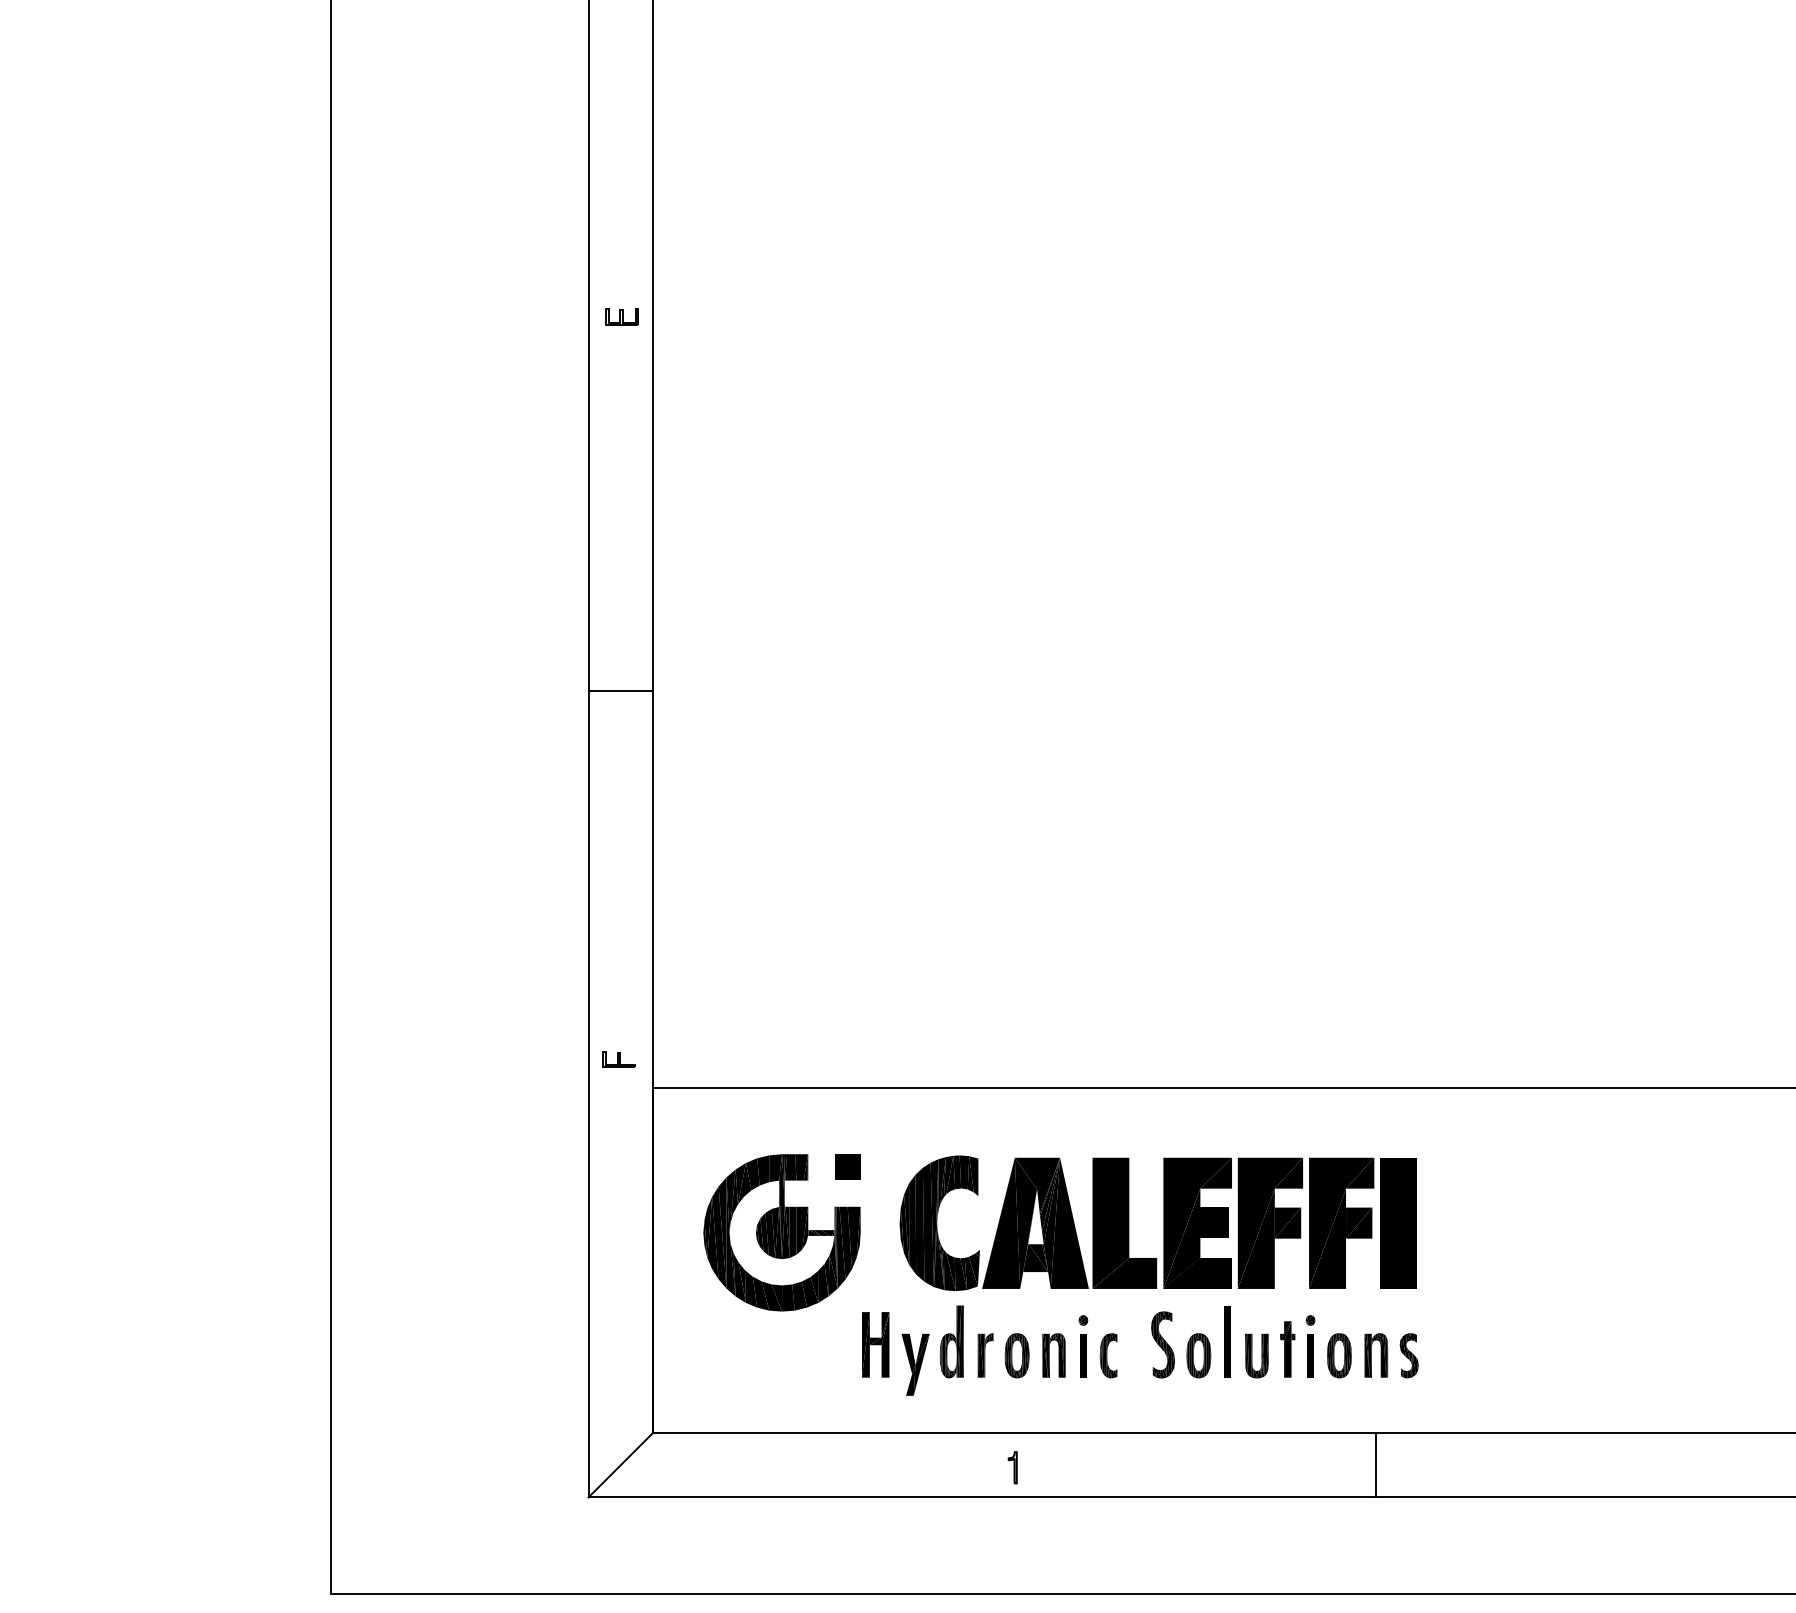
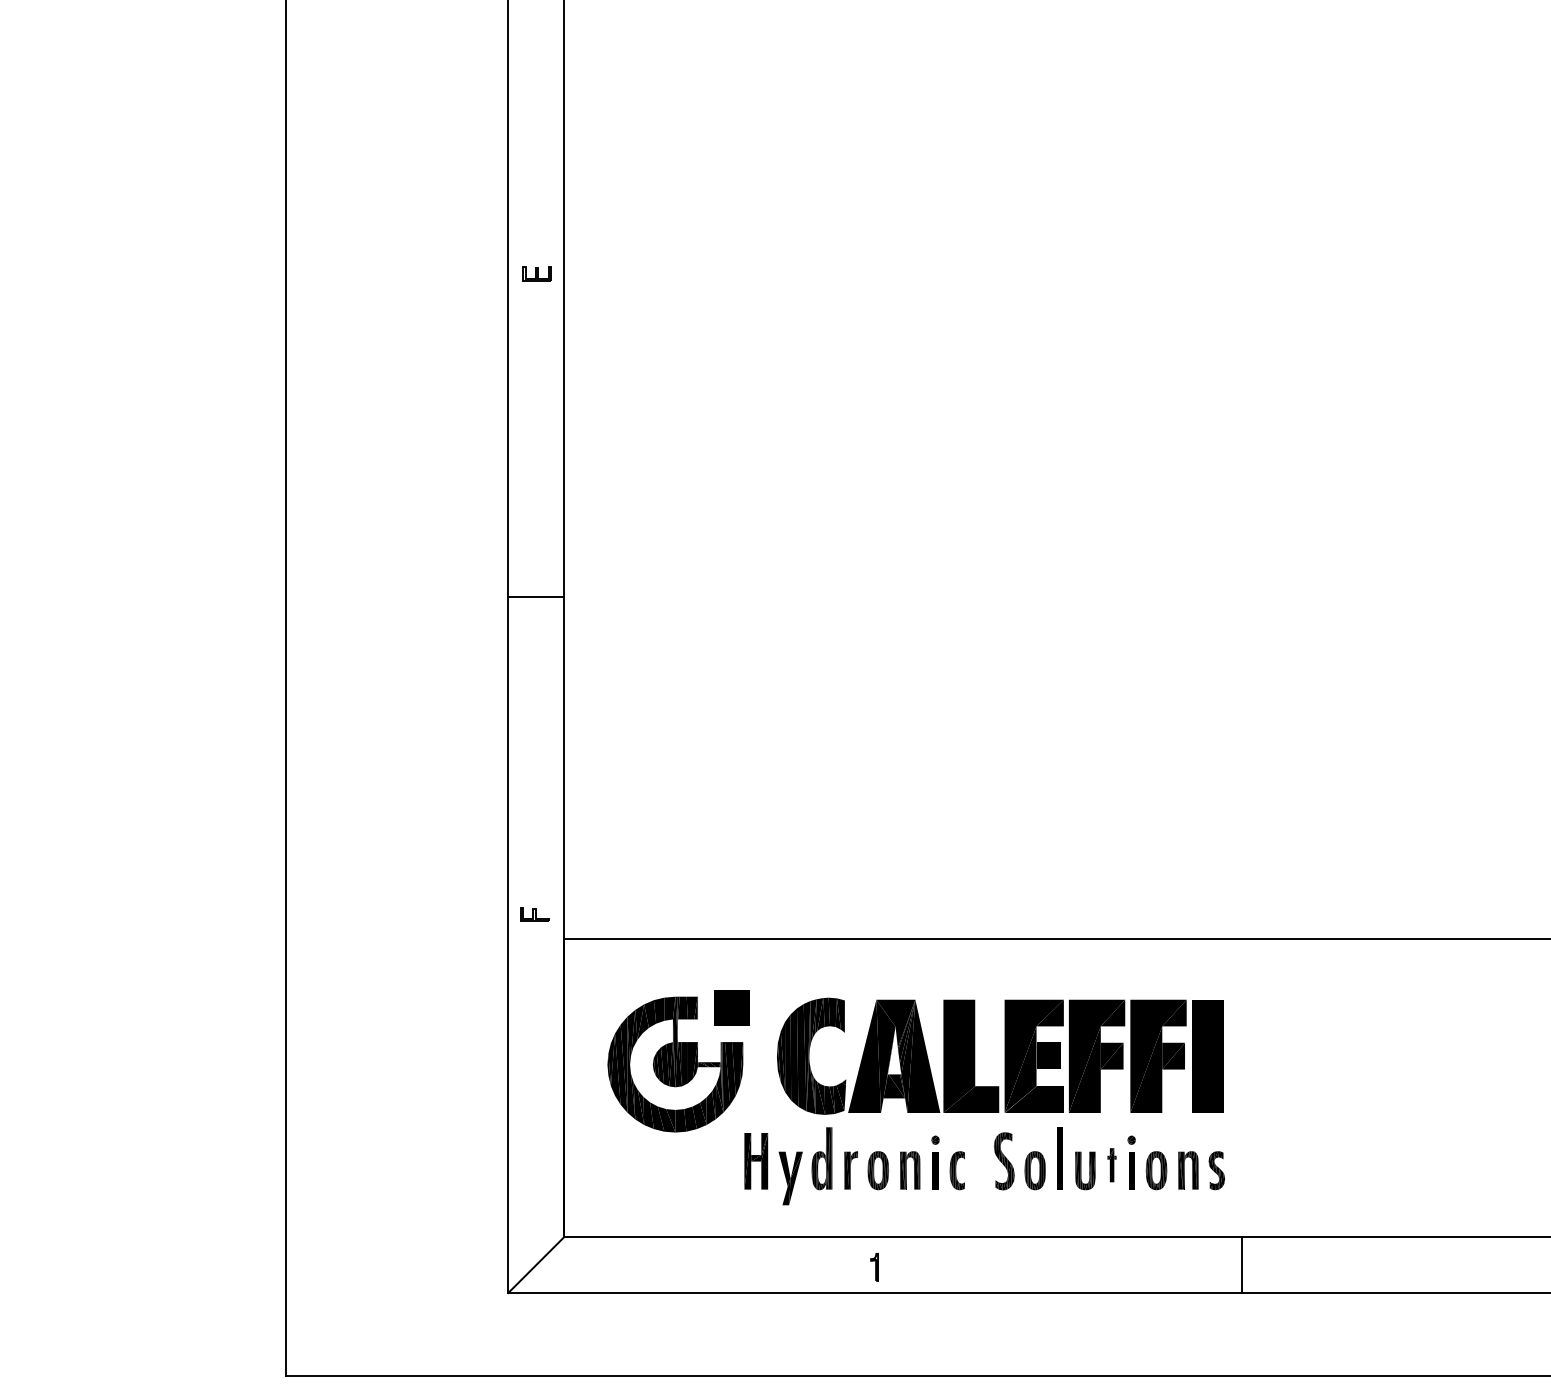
part: (847, 1166) -> (731, 1007), size x1.6
part: (1287, 1349) -> (1111, 1165), size x0.7
line: (1376, 1465) -> (1242, 1265), moved

